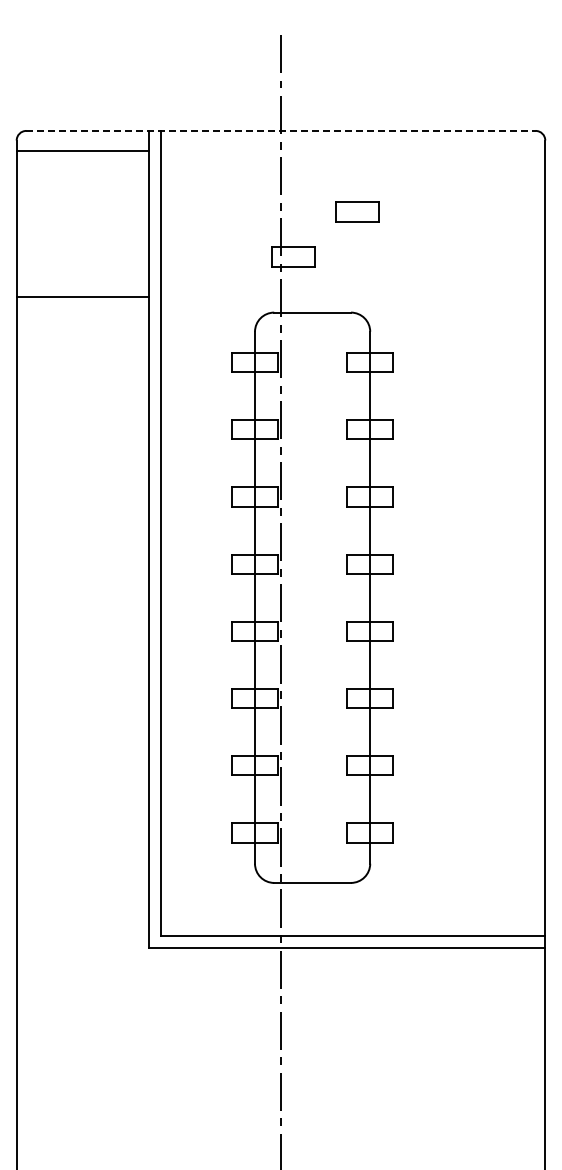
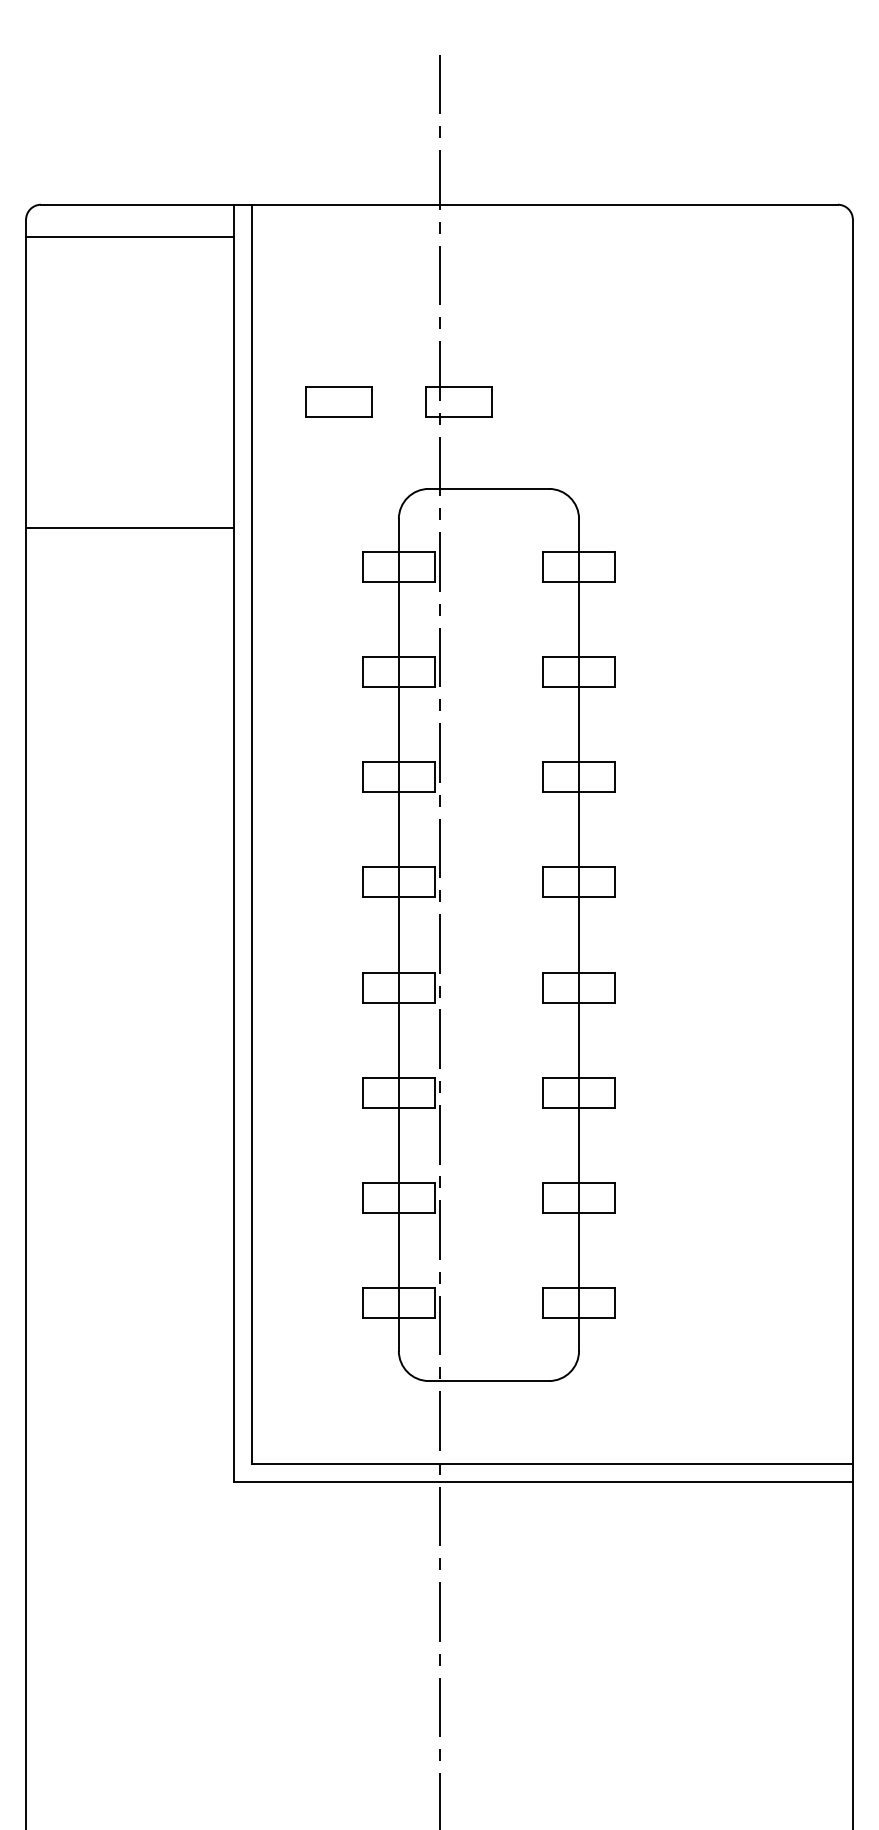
line: (280, 130) -> (438, 204), dashed -> solid
part: (357, 211) -> (338, 401), moved
line: (82, 296) -> (129, 527), moved

